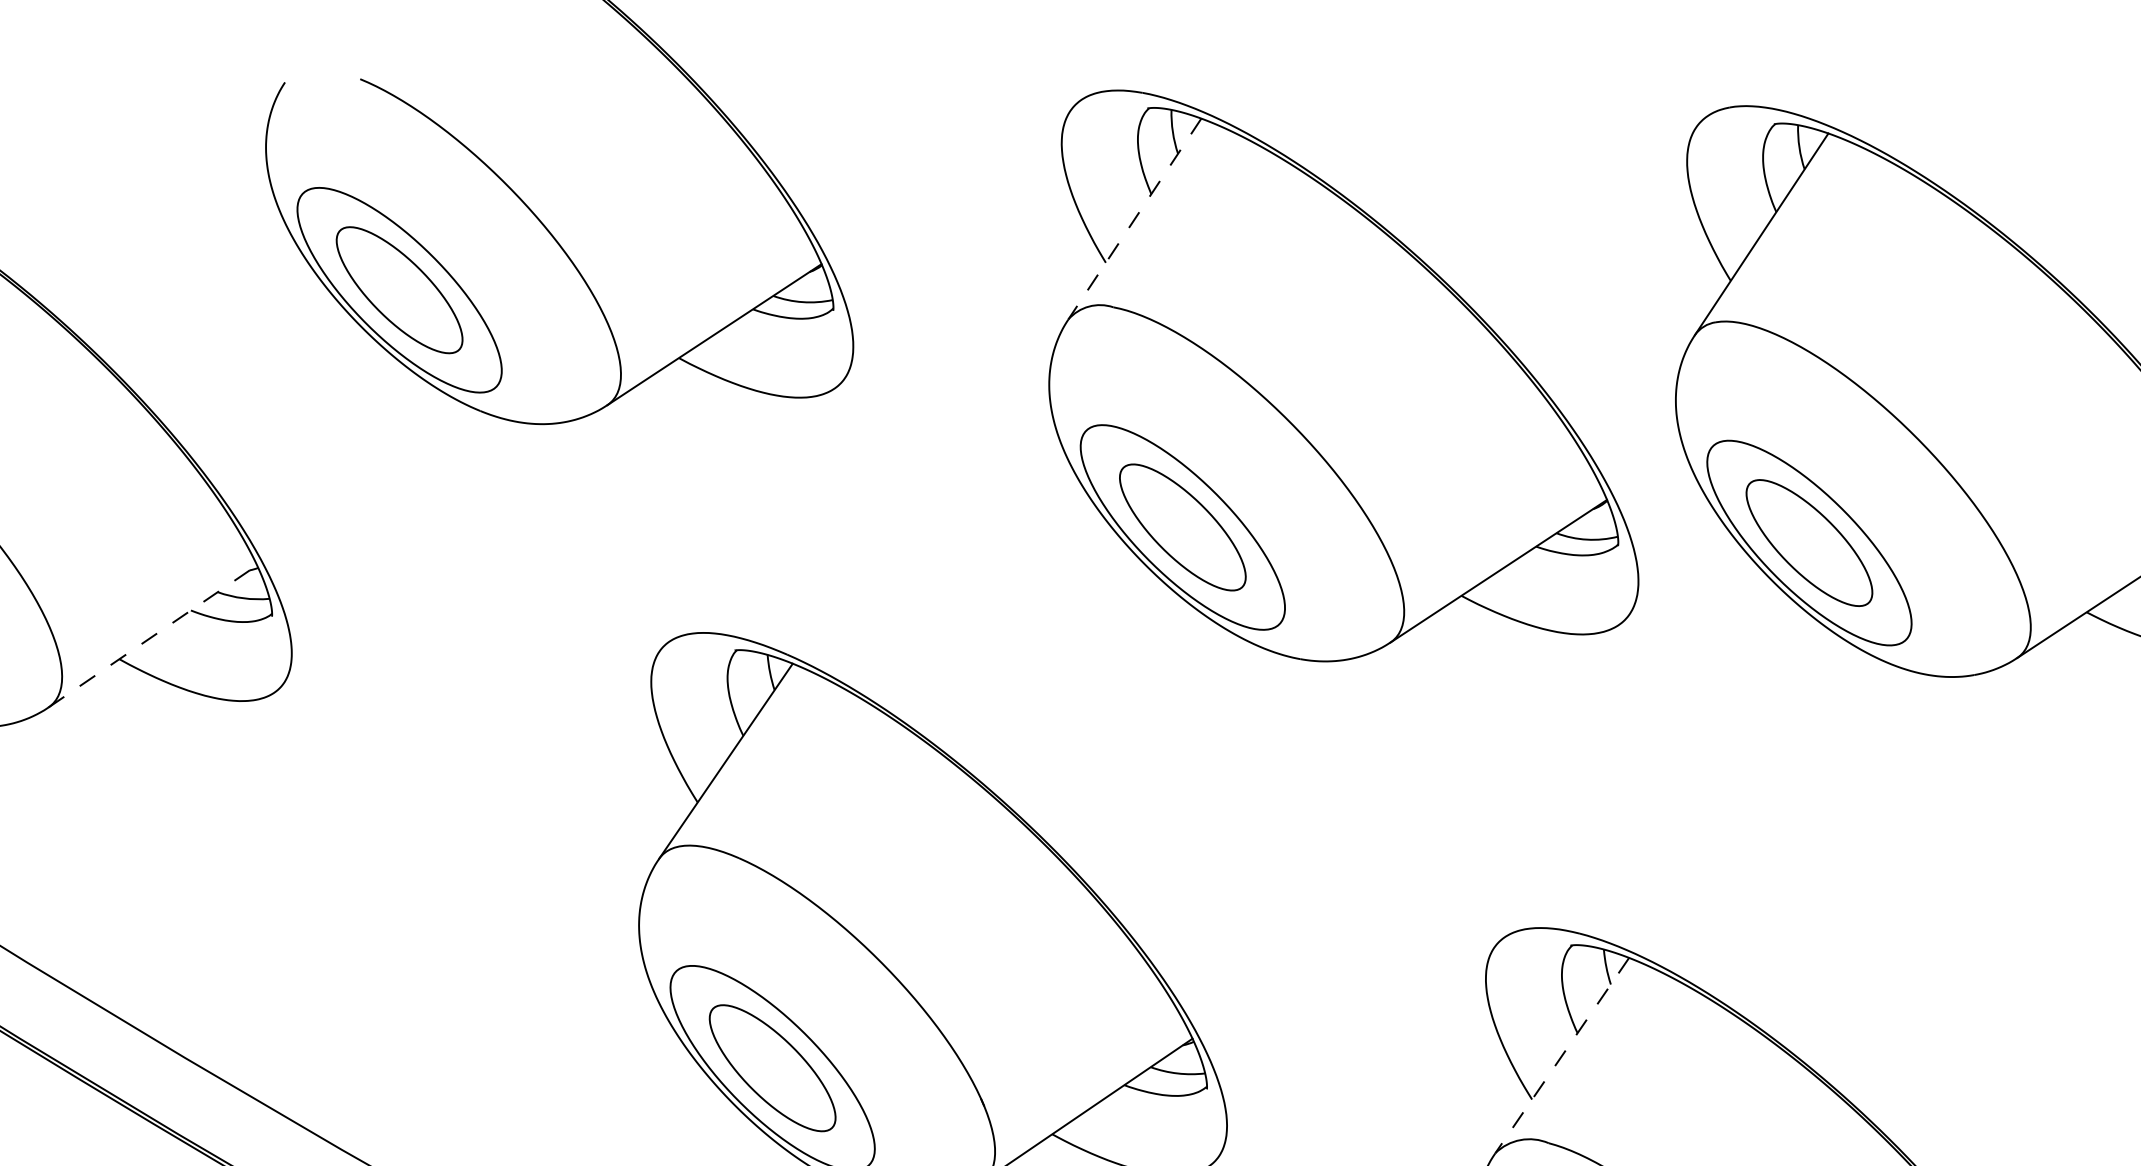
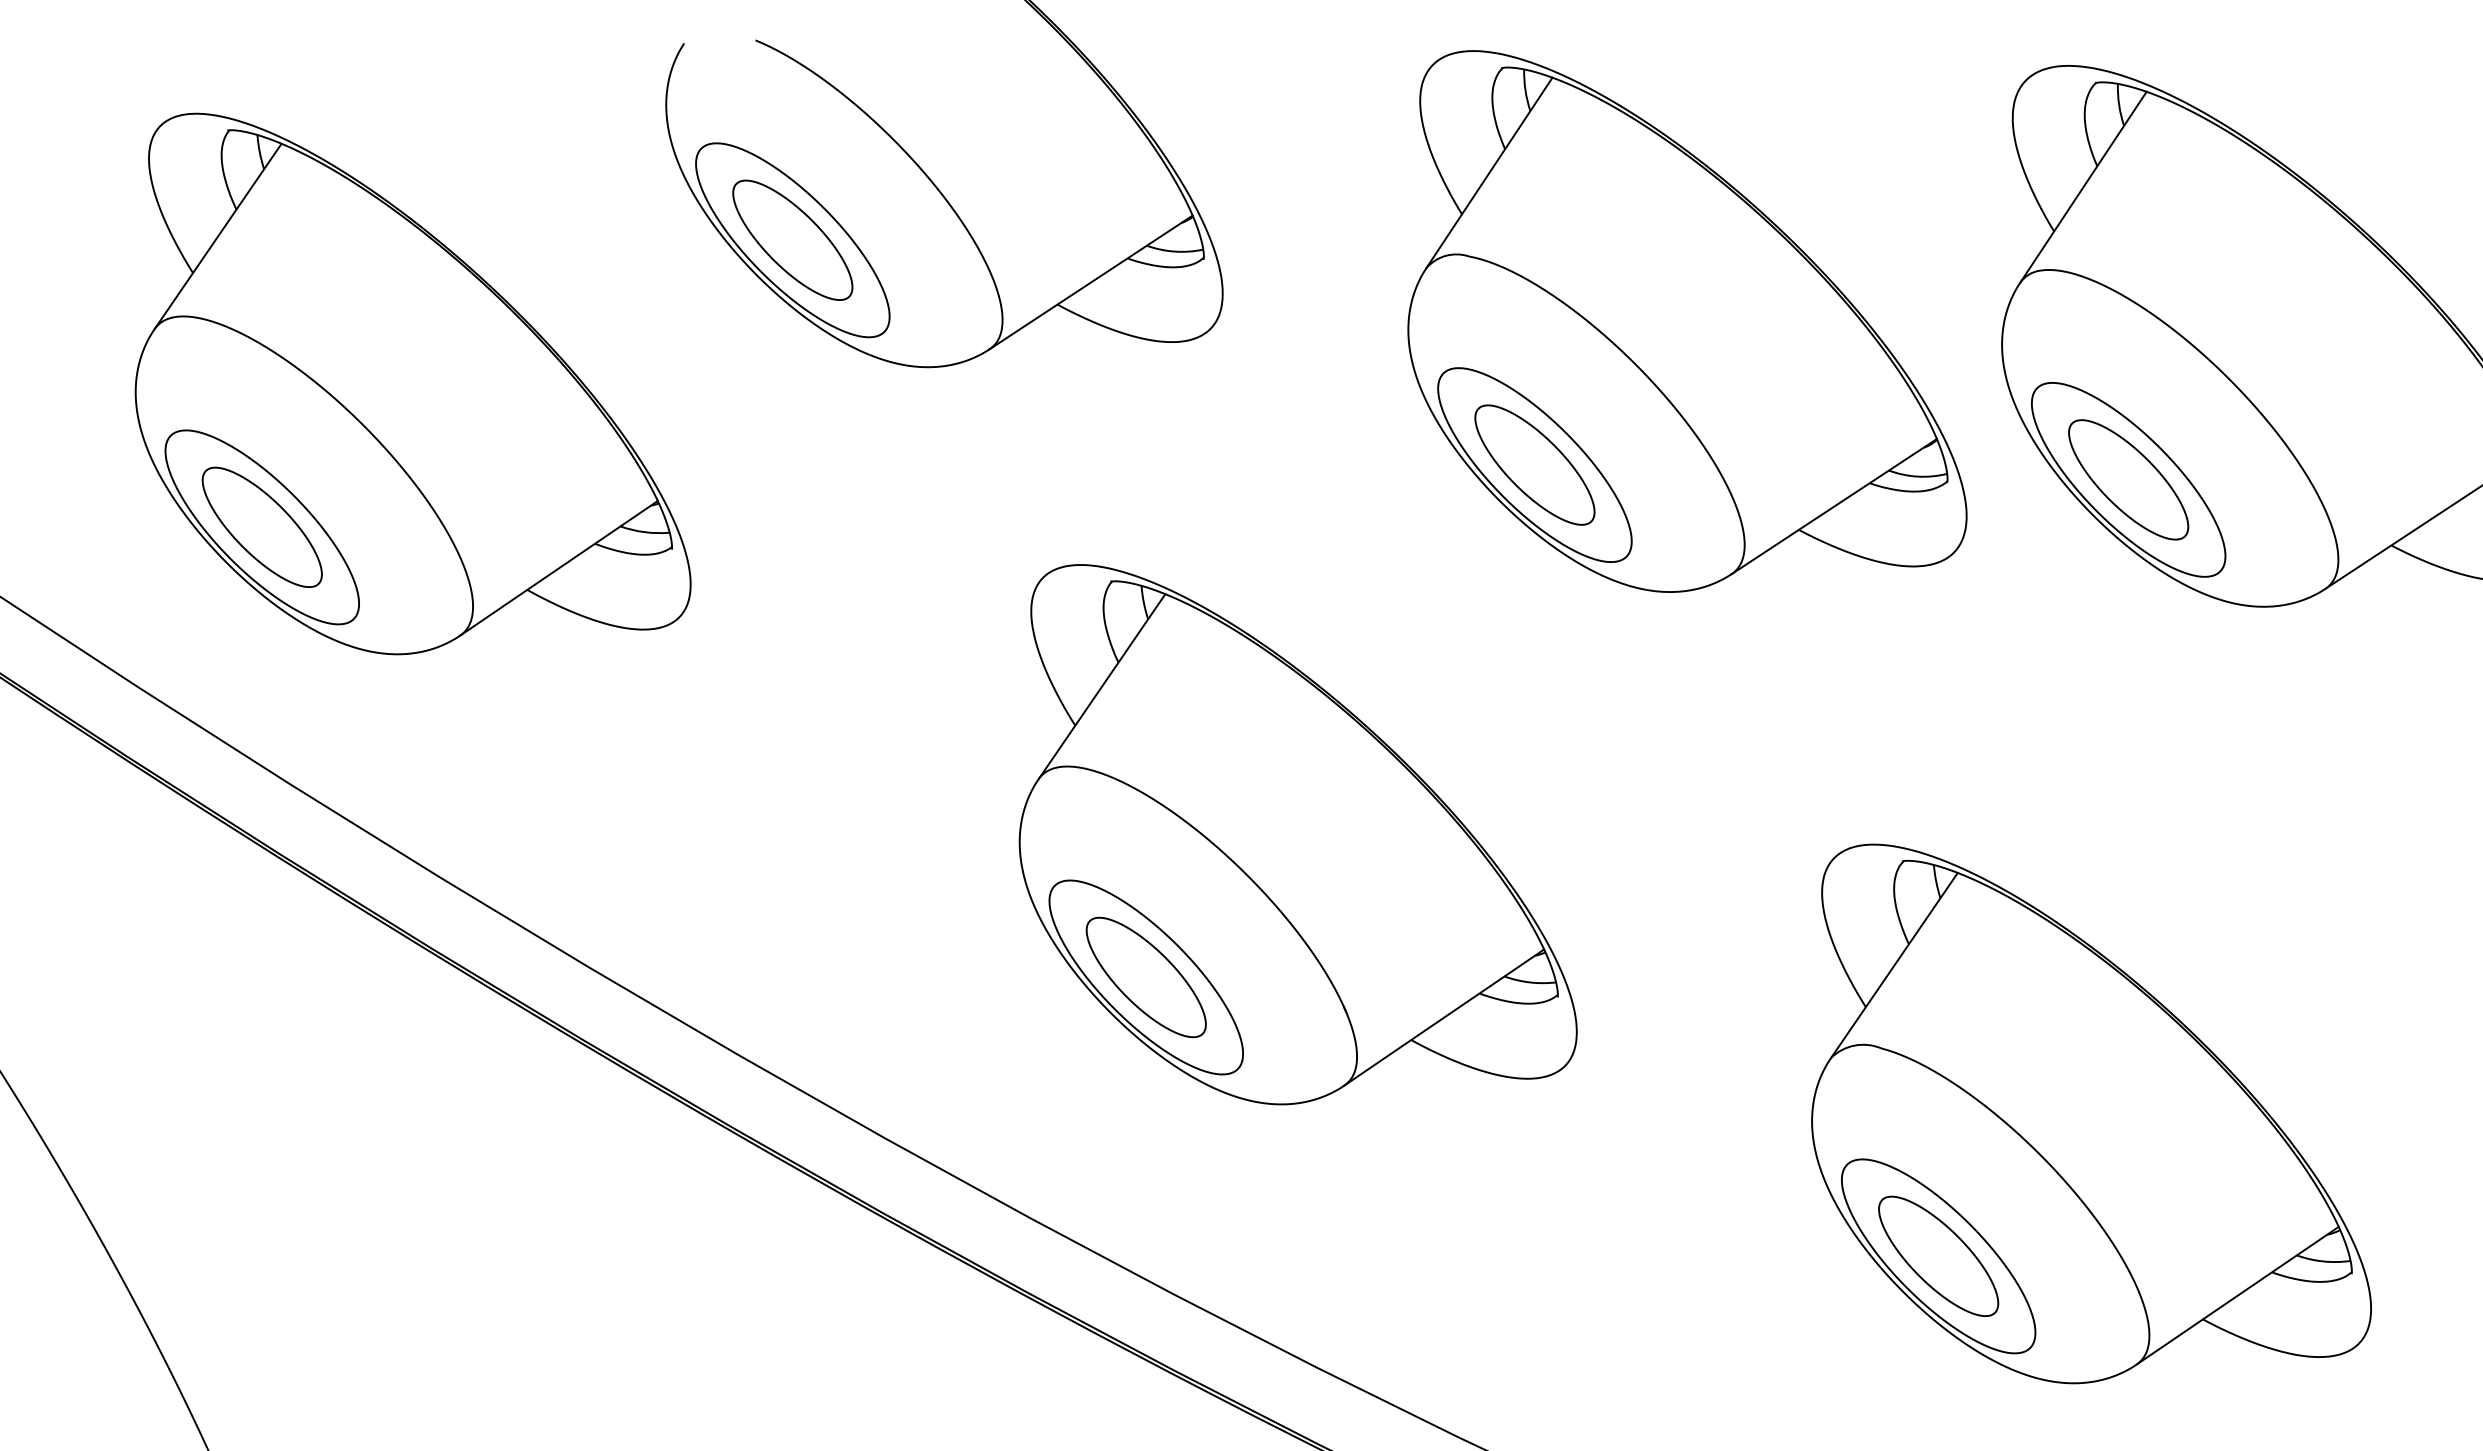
line: (1134, 219) -> (1489, 173), dashed -> solid
line: (153, 635) -> (559, 567), dashed -> solid
line: (1562, 1055) -> (1894, 965), dashed -> solid

